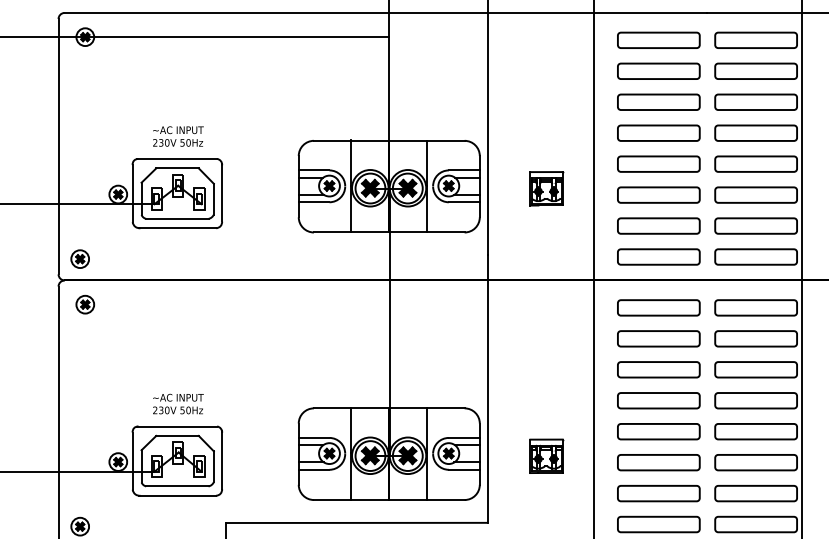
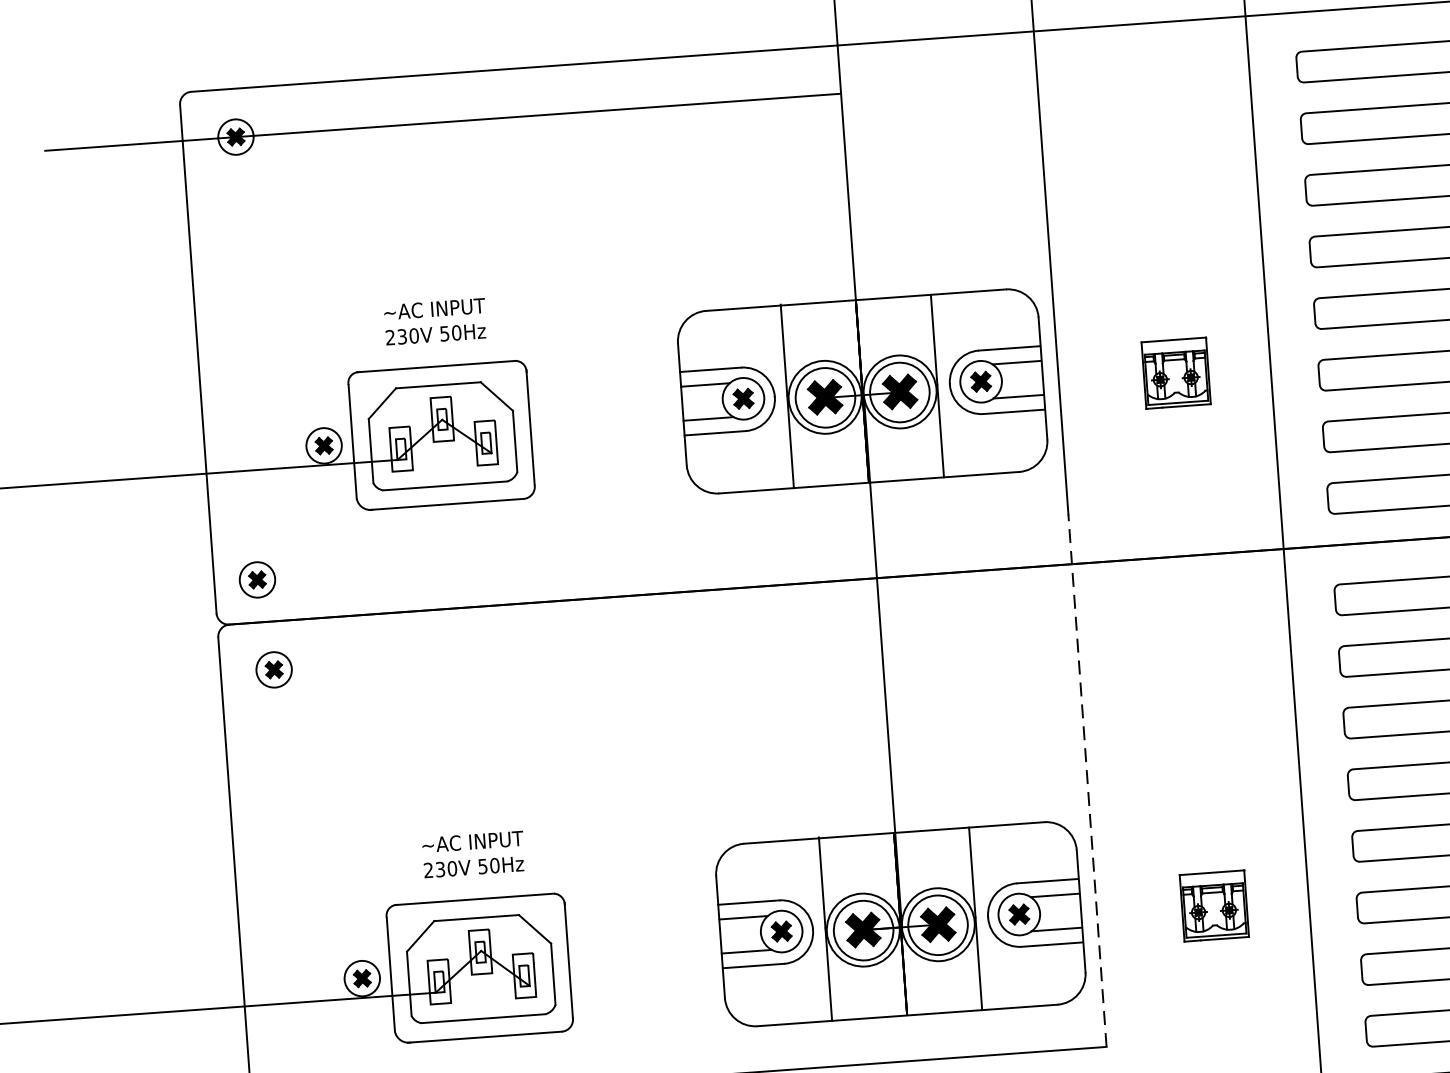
line: (487, 389) -> (1087, 781), solid -> dashed

